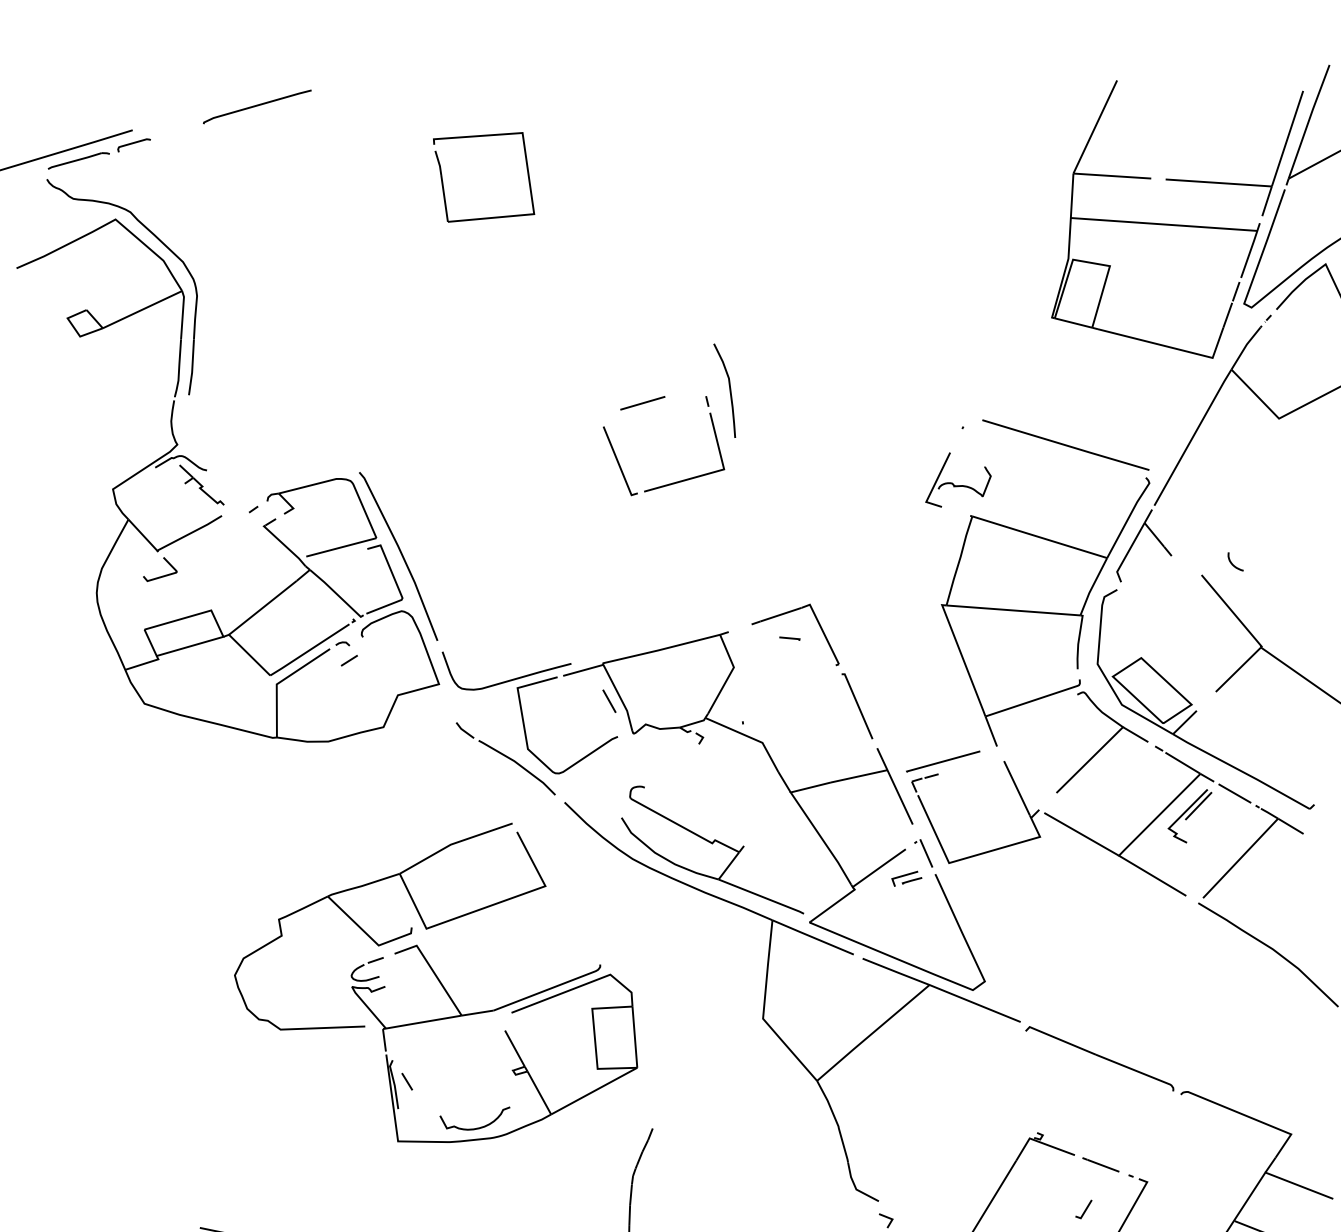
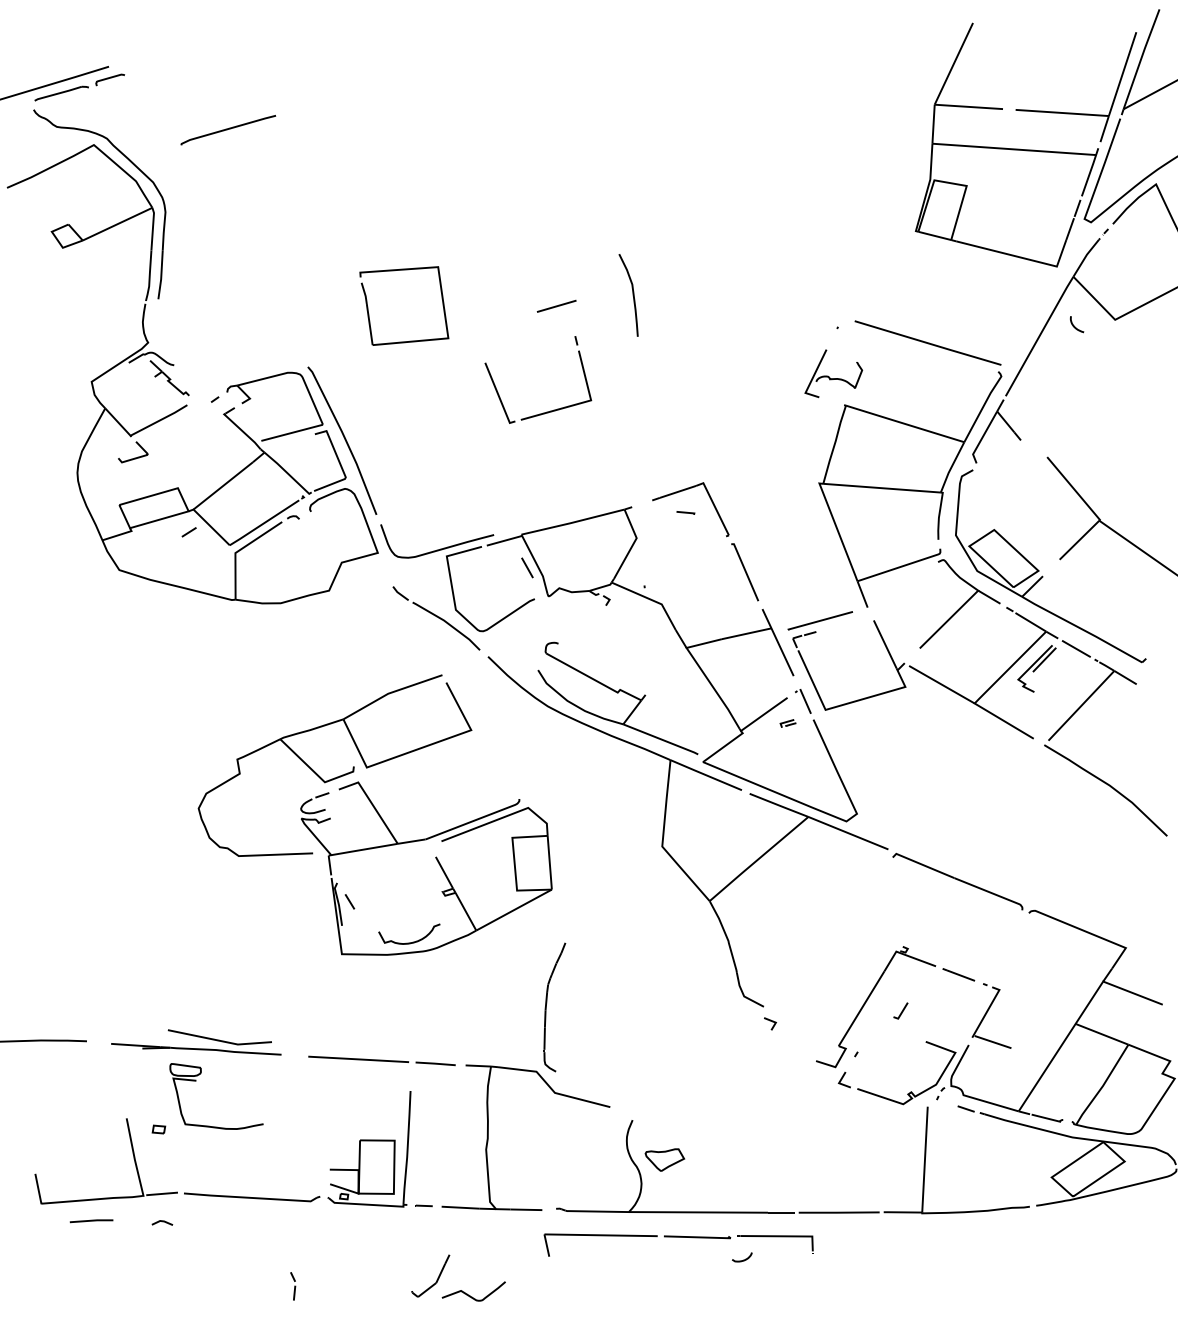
line: (257, 106) -> (228, 129), moved
part: (484, 136) -> (404, 270), moved
part: (673, 482) -> (546, 411), moved
curve: (1233, 564) -> (1075, 326), moved
line: (348, 660) -> (188, 532), moved
part: (905, 878) -> (787, 723), size x0.6
line: (1084, 1210) -> (901, 1011), moved

